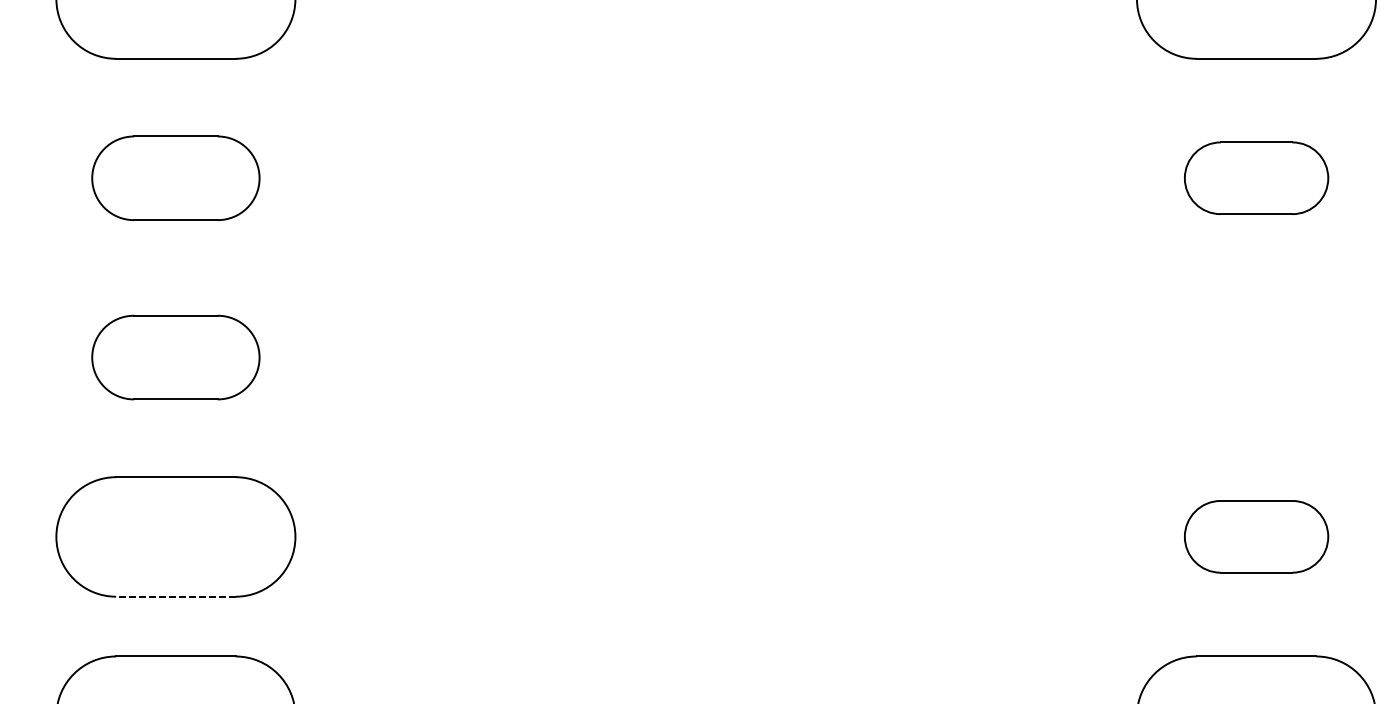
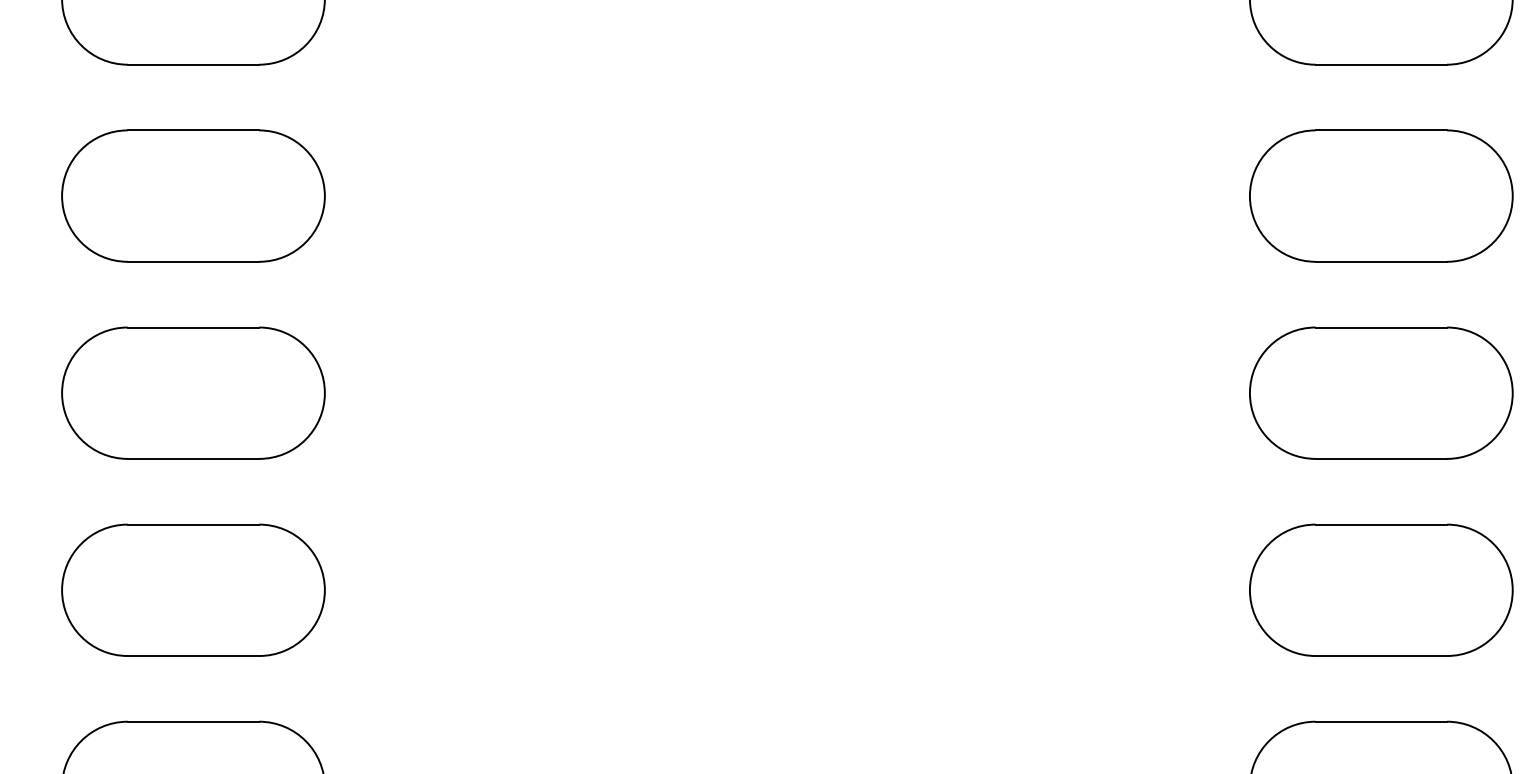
part: (175, 177) -> (193, 195), size x1.43
part: (1256, 177) -> (1381, 195), size x1.67
part: (175, 357) -> (193, 392), size x1.43
part: (1256, 357) -> (1381, 392), added
part: (1256, 536) -> (1381, 589), size x1.67
line: (175, 597) -> (193, 656), dashed -> solid

